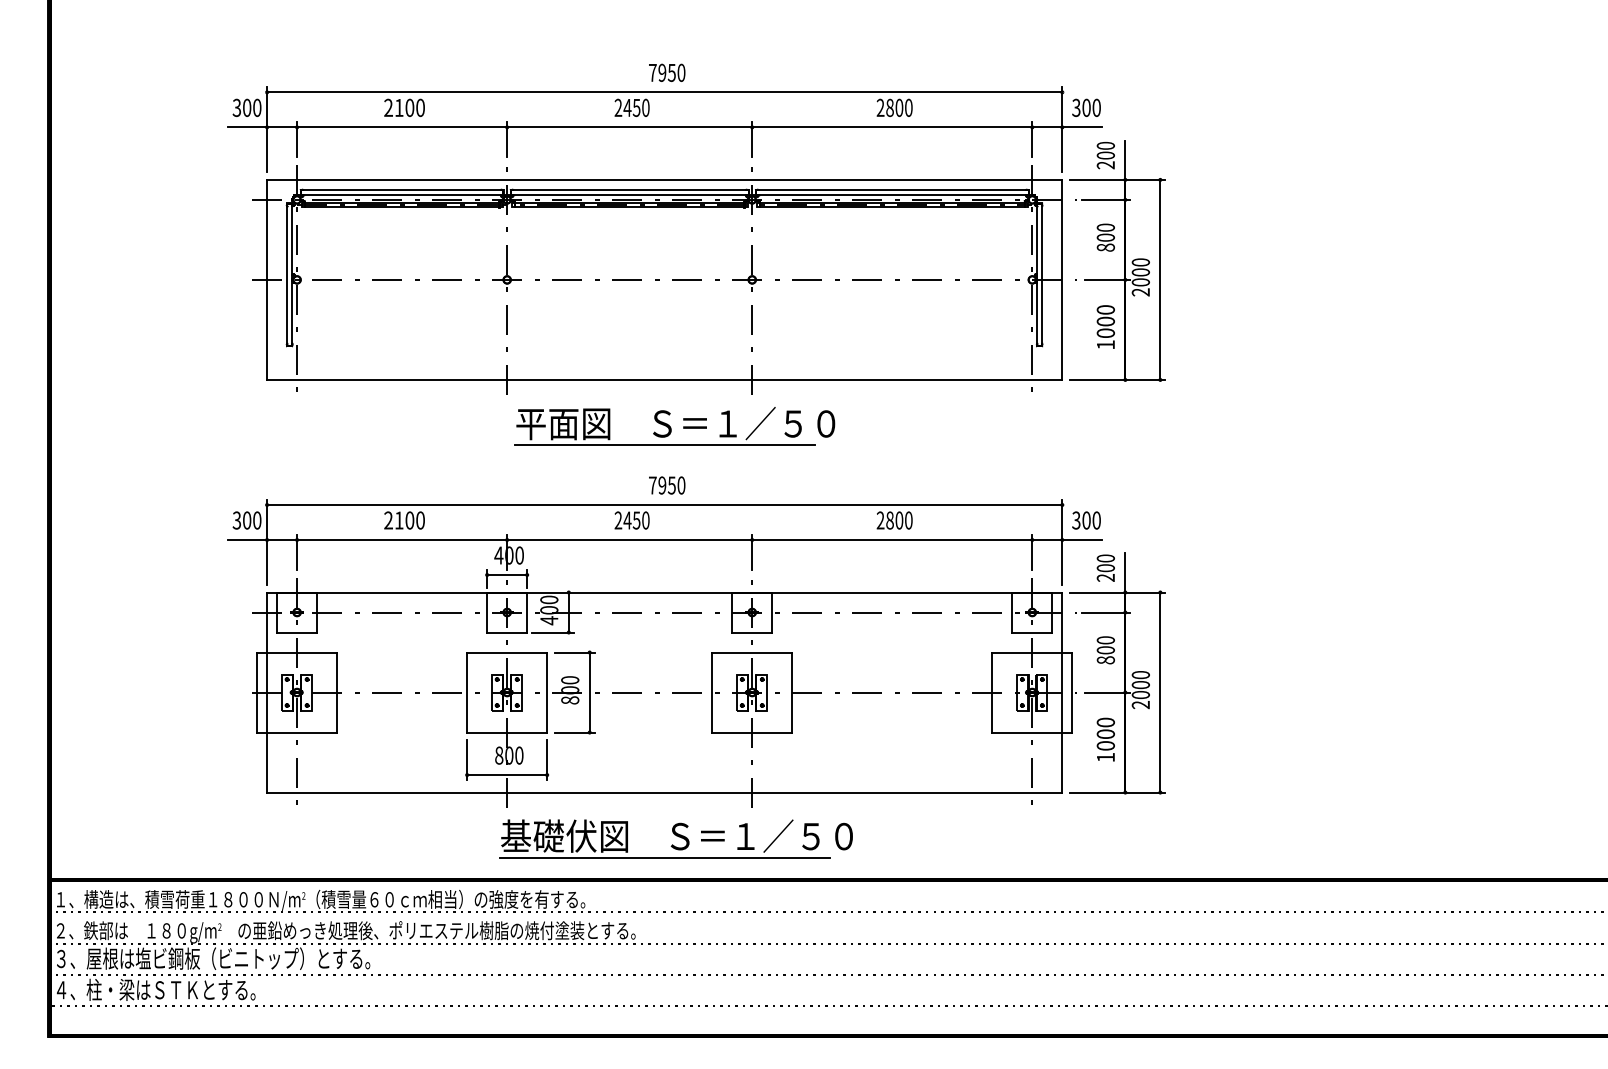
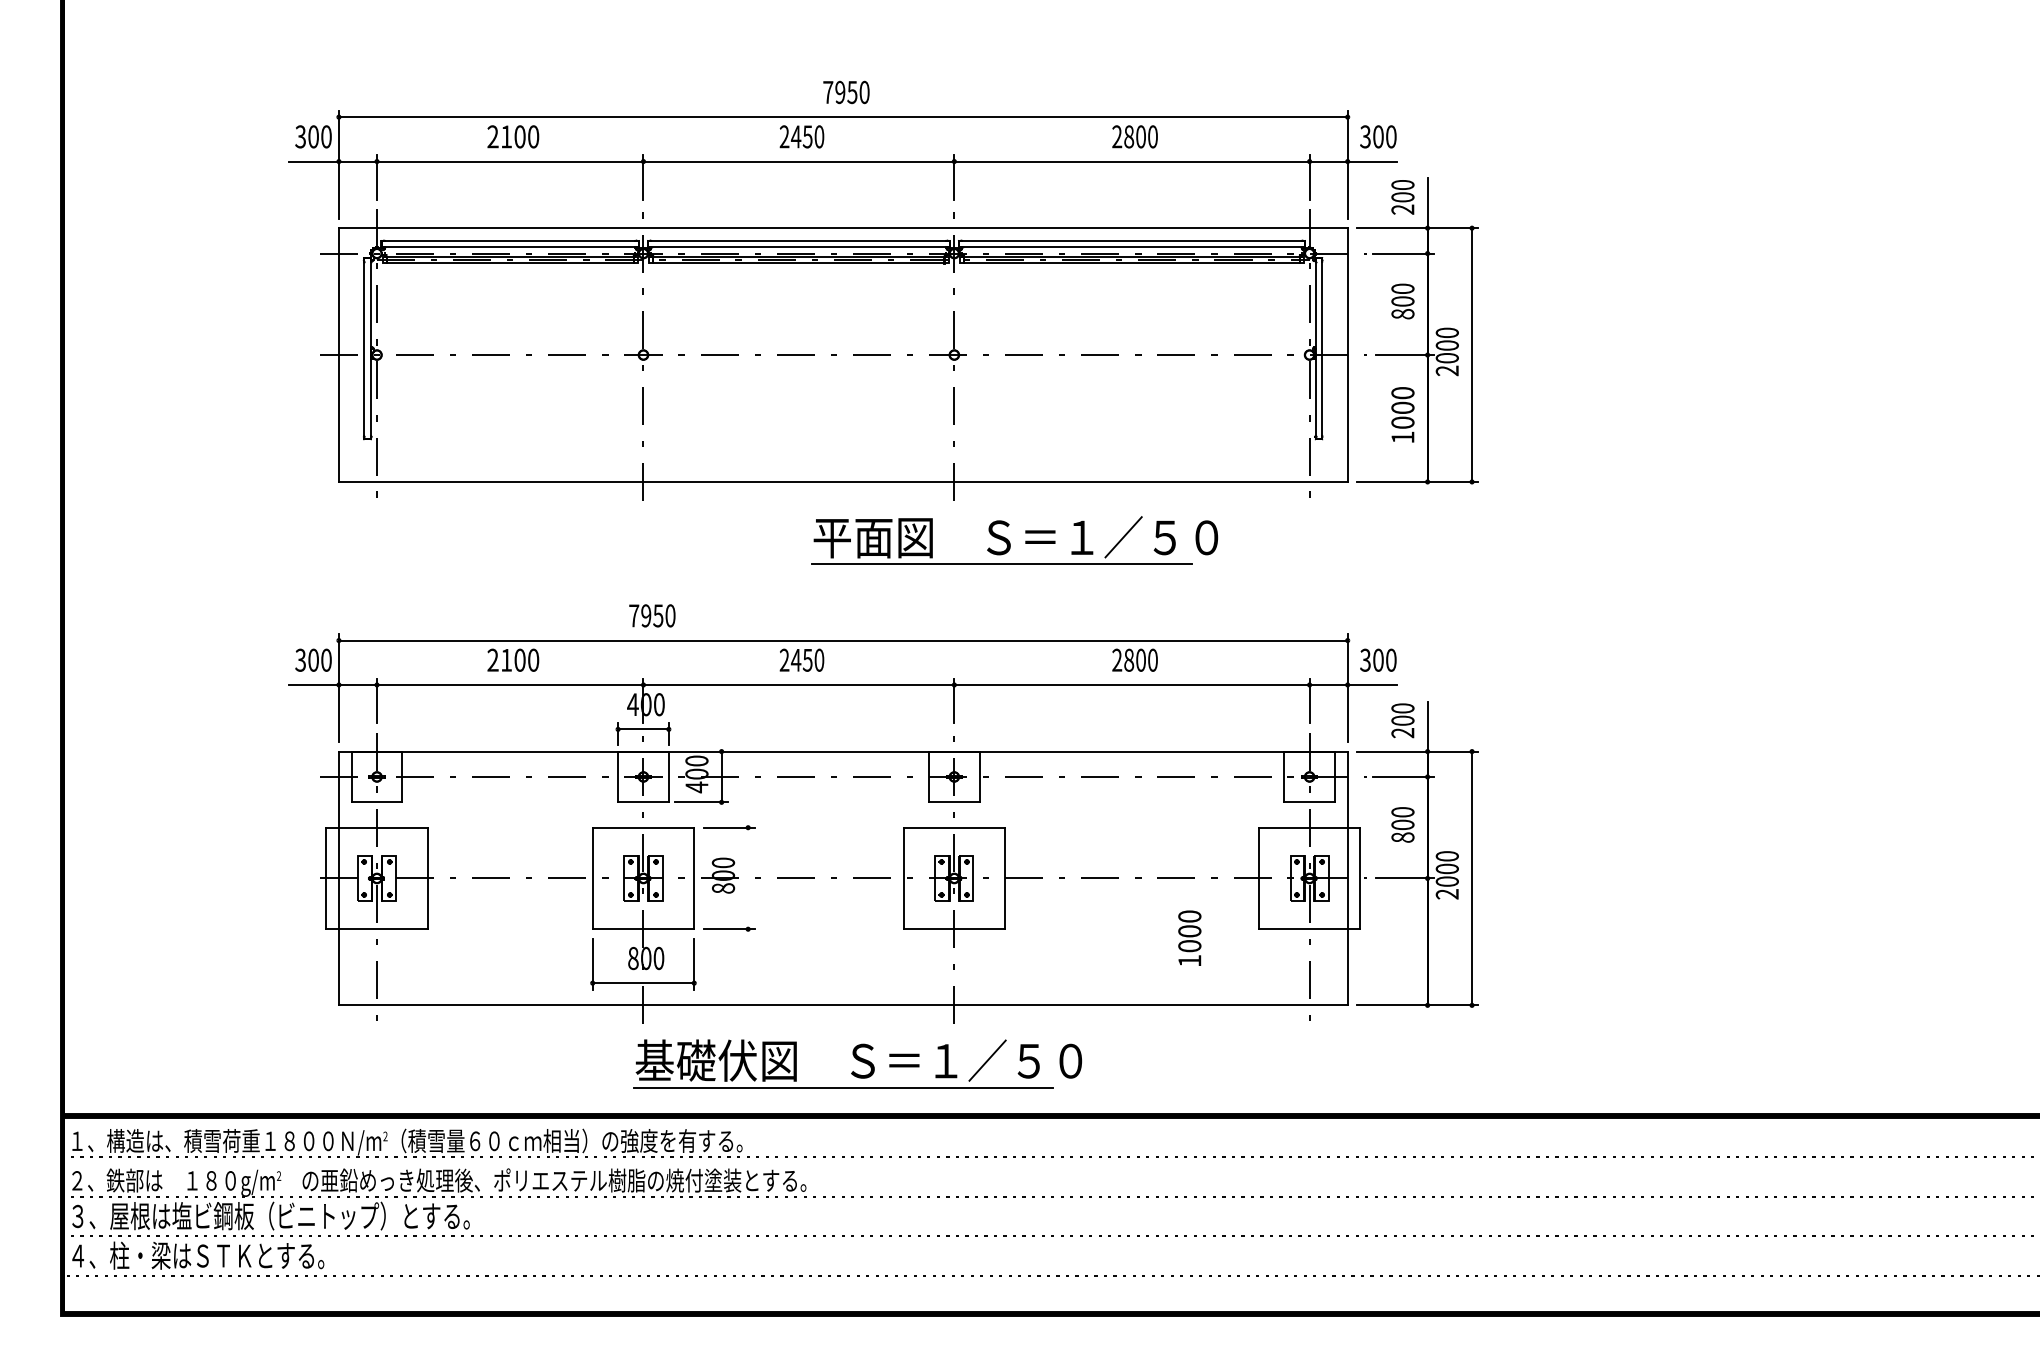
part: (674, 426) -> (1014, 541), moved
text: (667, 485) -> (652, 615), moved
line: (589, 692) -> (747, 878), removed
text: (1105, 739) -> (1189, 938), moved

